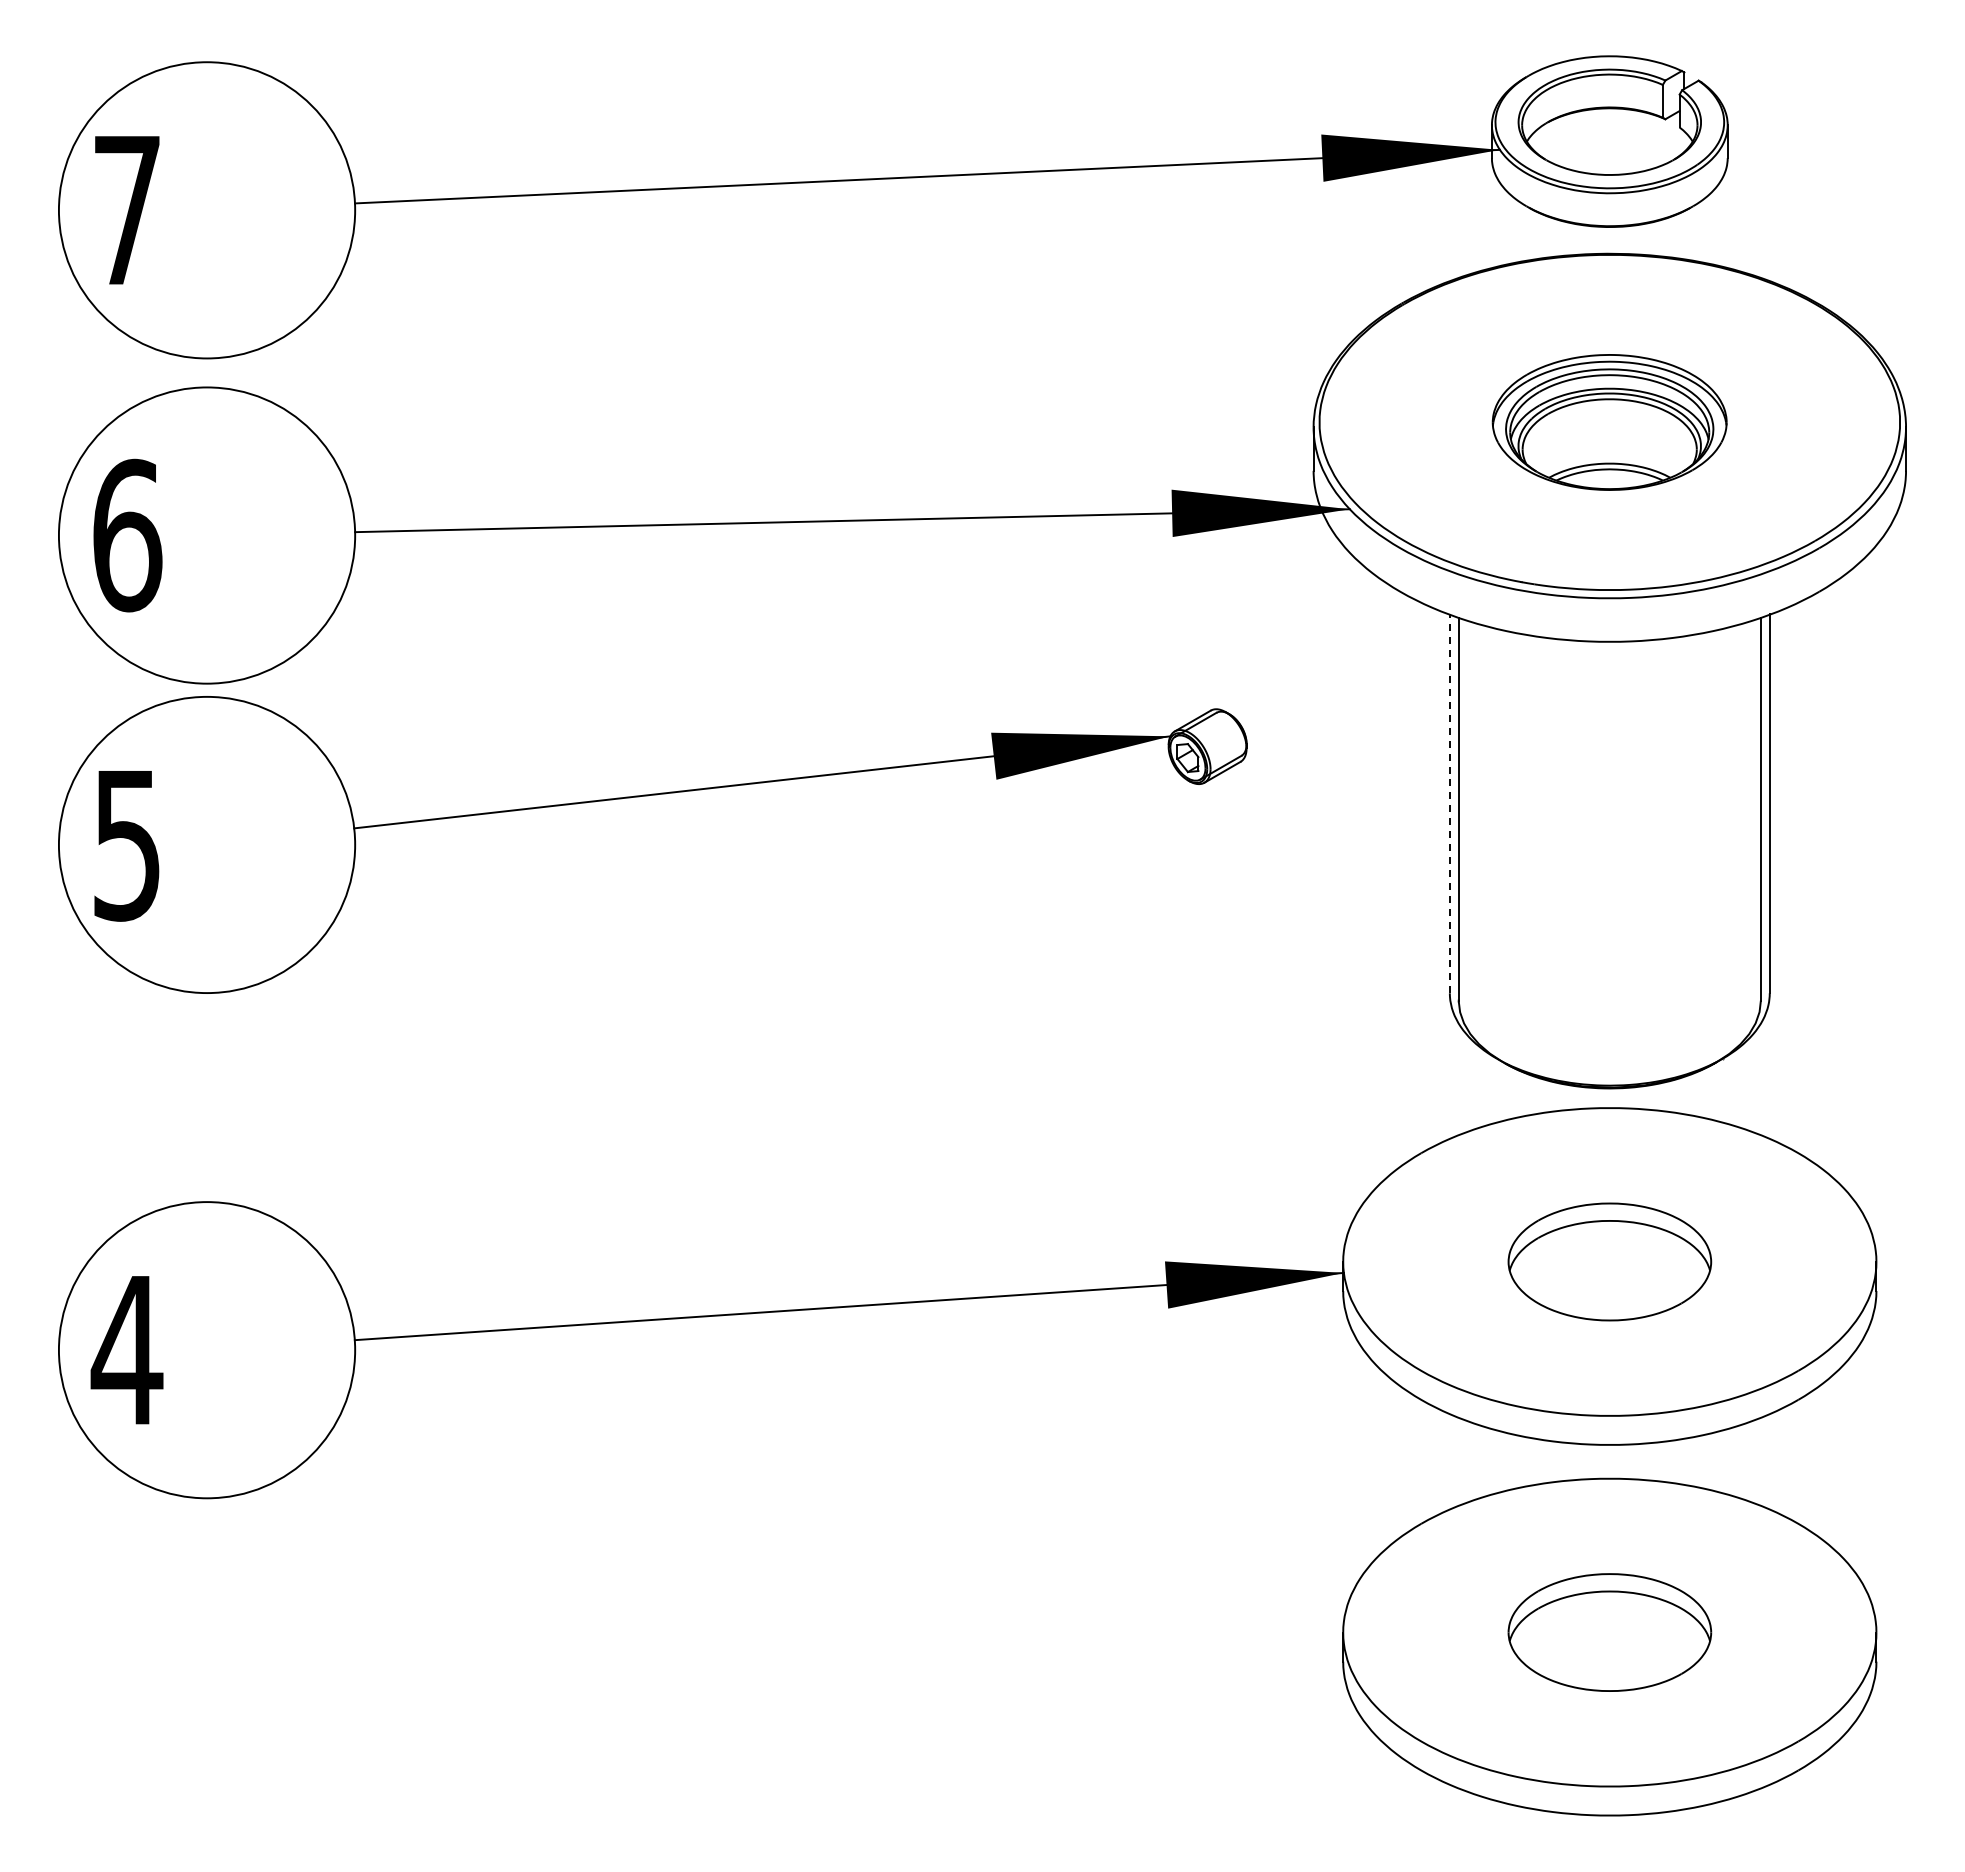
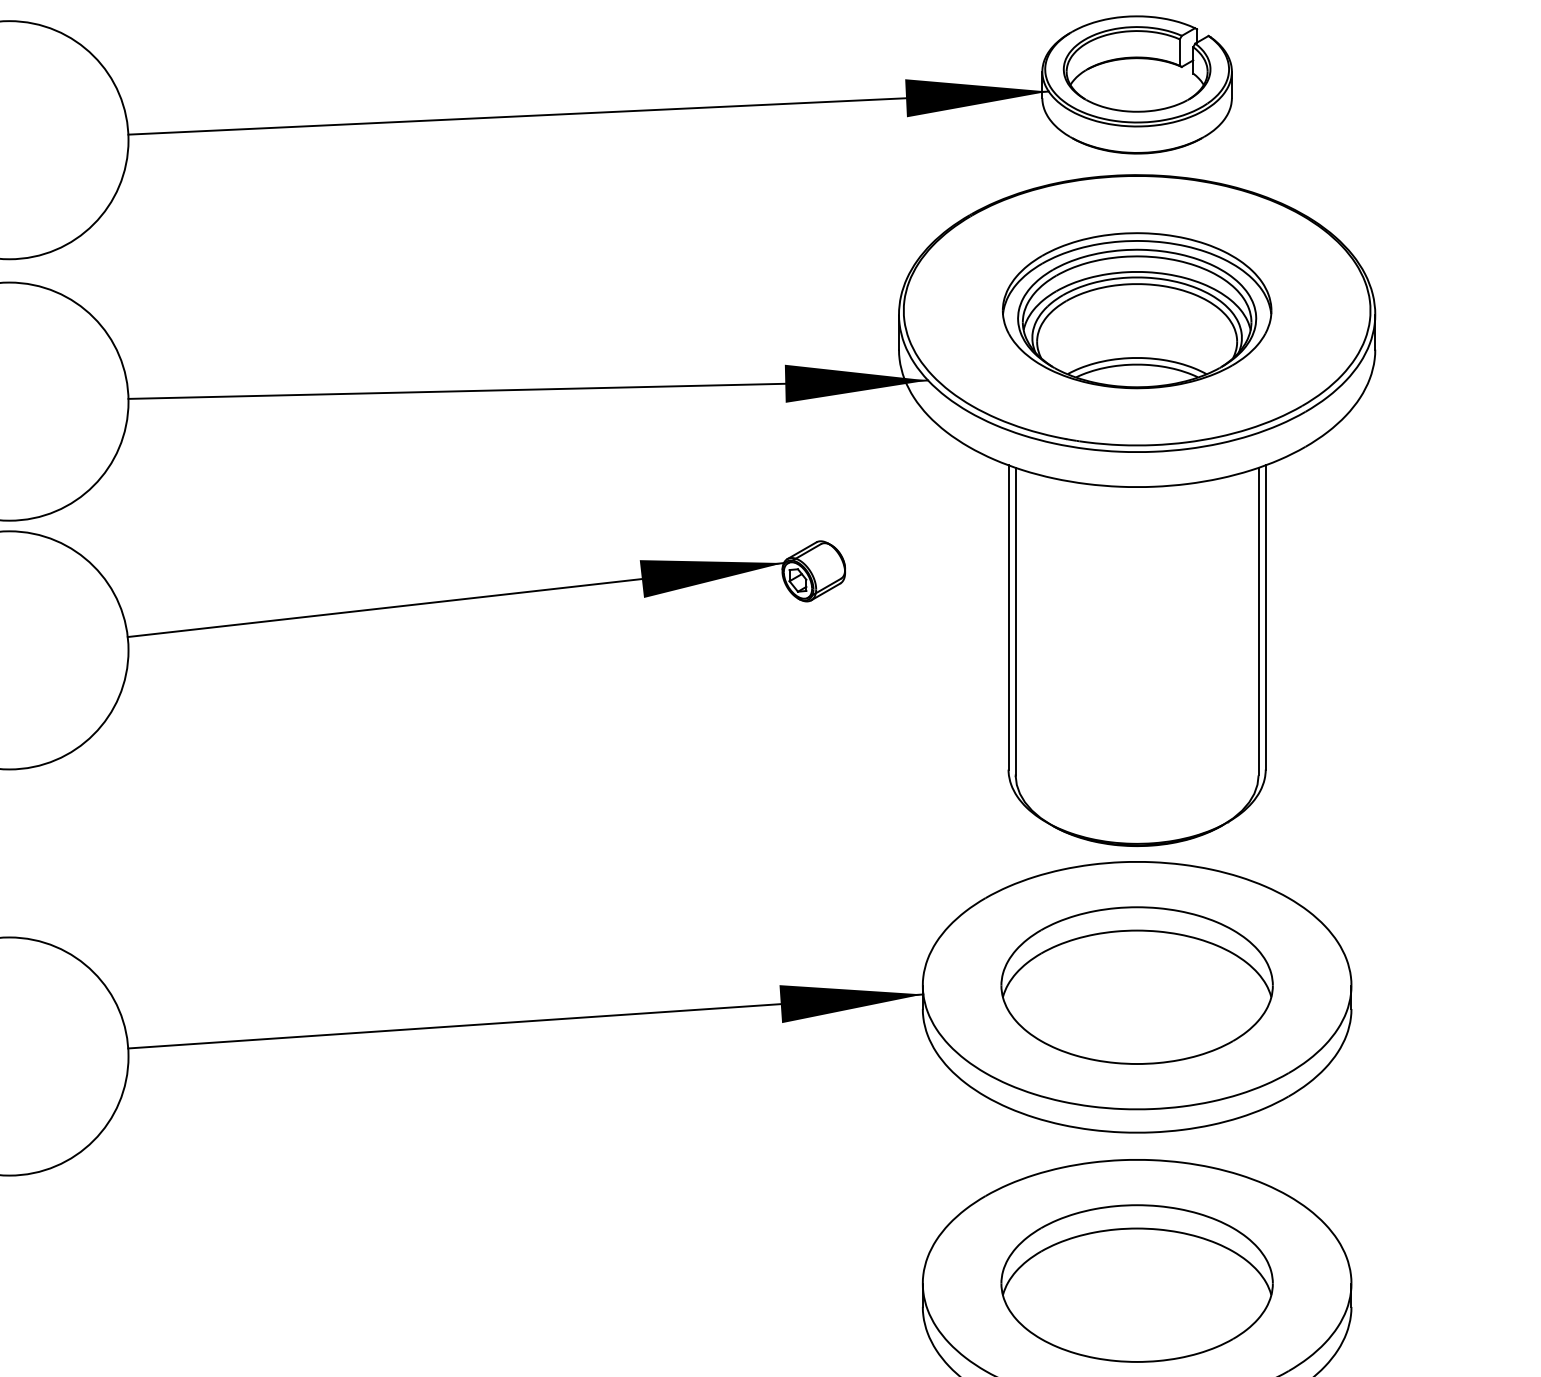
part: (1609, 422) -> (1136, 310), size x1.43
line: (1449, 803) -> (1008, 617), dashed -> solid
part: (1609, 1261) -> (1136, 985), size x1.67
part: (1609, 1632) -> (1136, 1283), size x1.67

